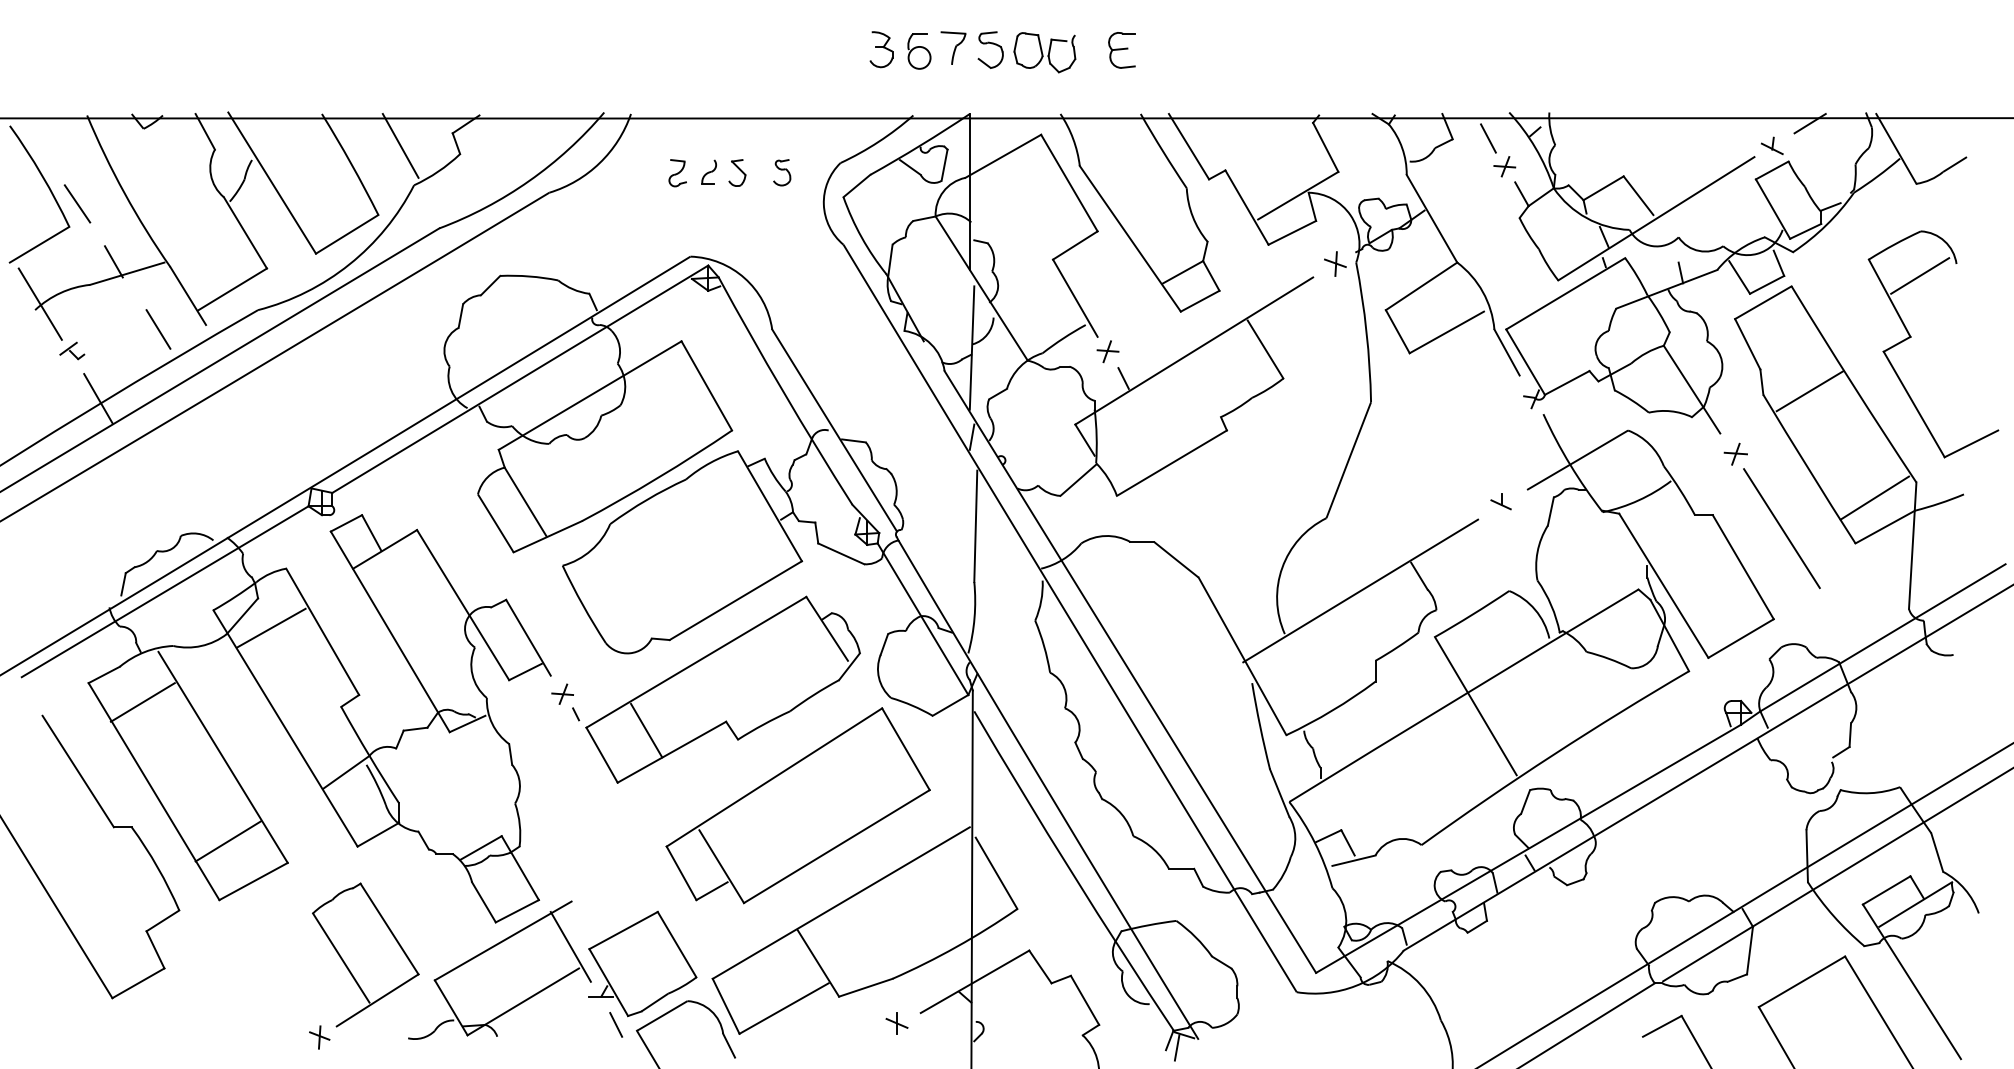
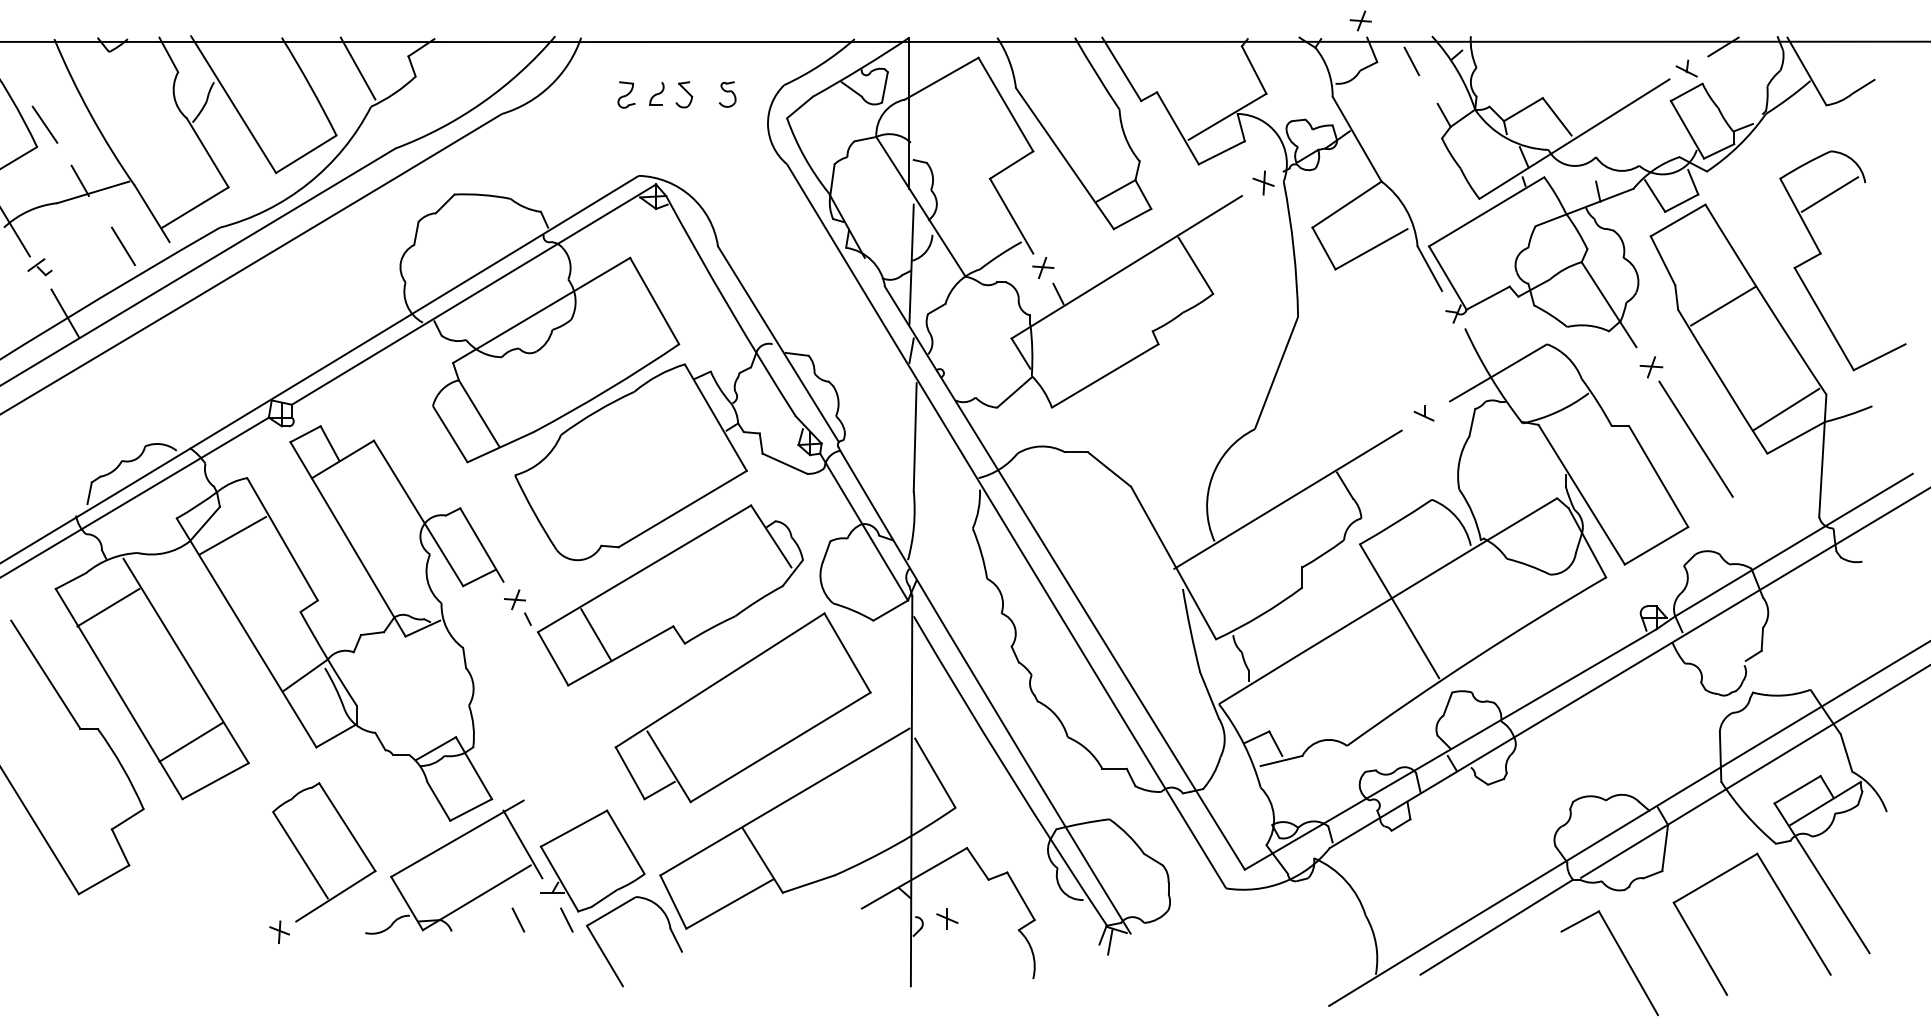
part: (1504, 166) -> (1360, 20), moved
part: (896, 1023) -> (946, 918), moved
line: (566, 1024) -> (518, 919), added

